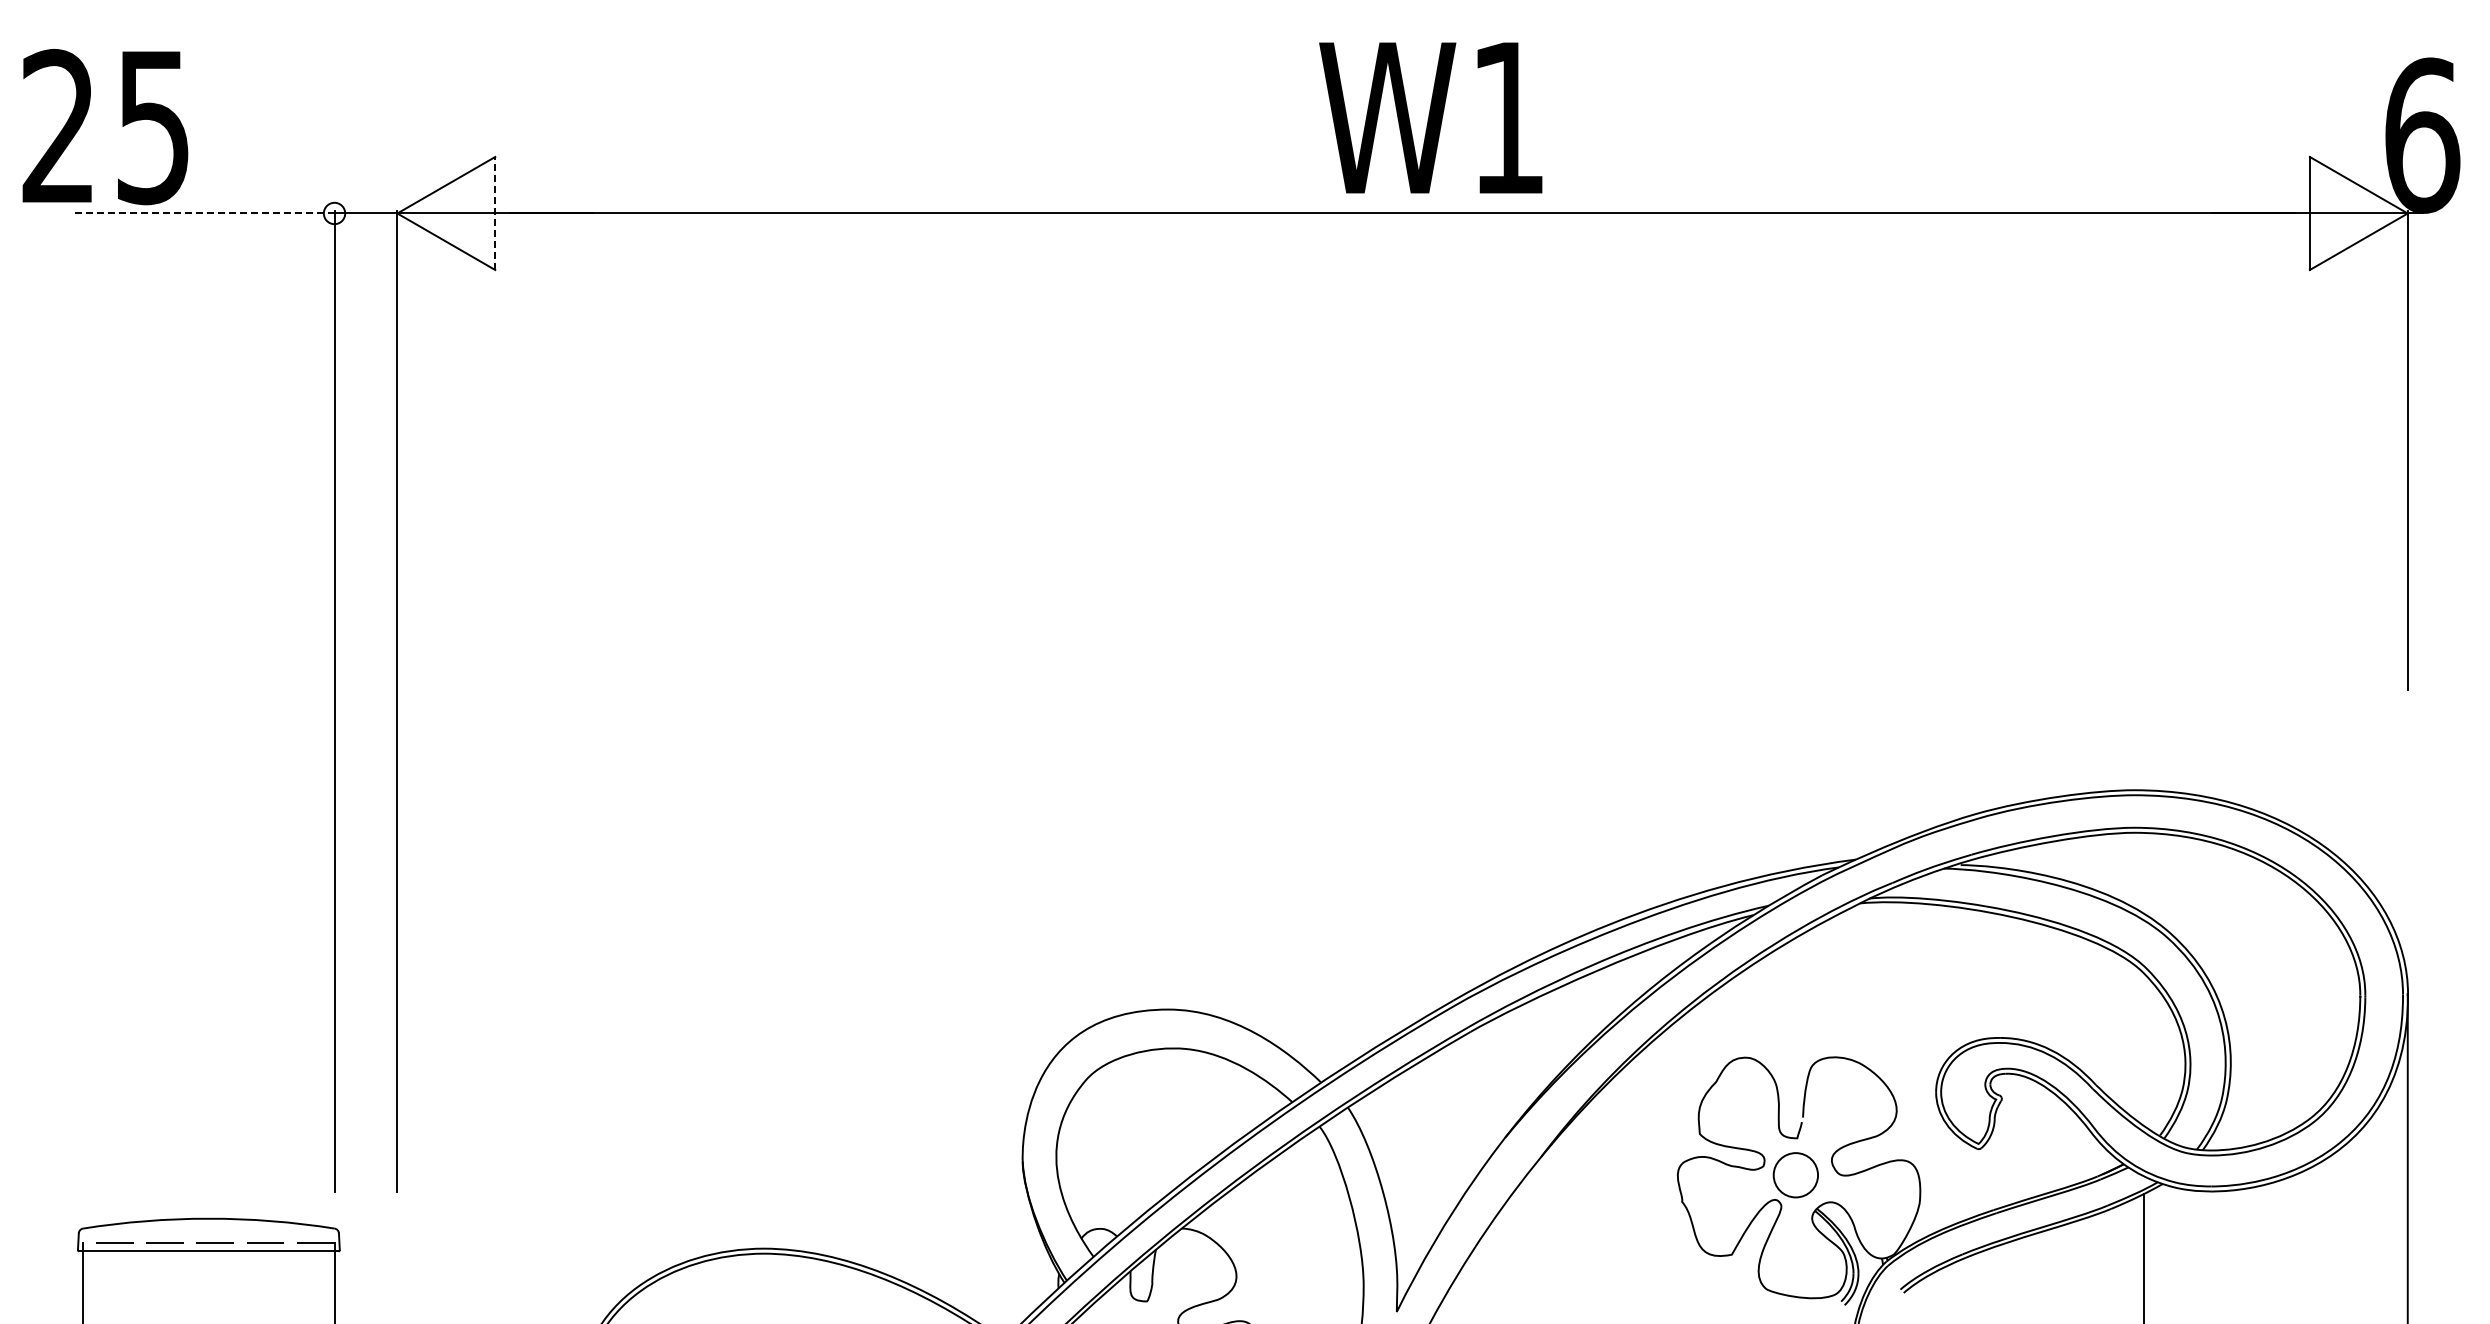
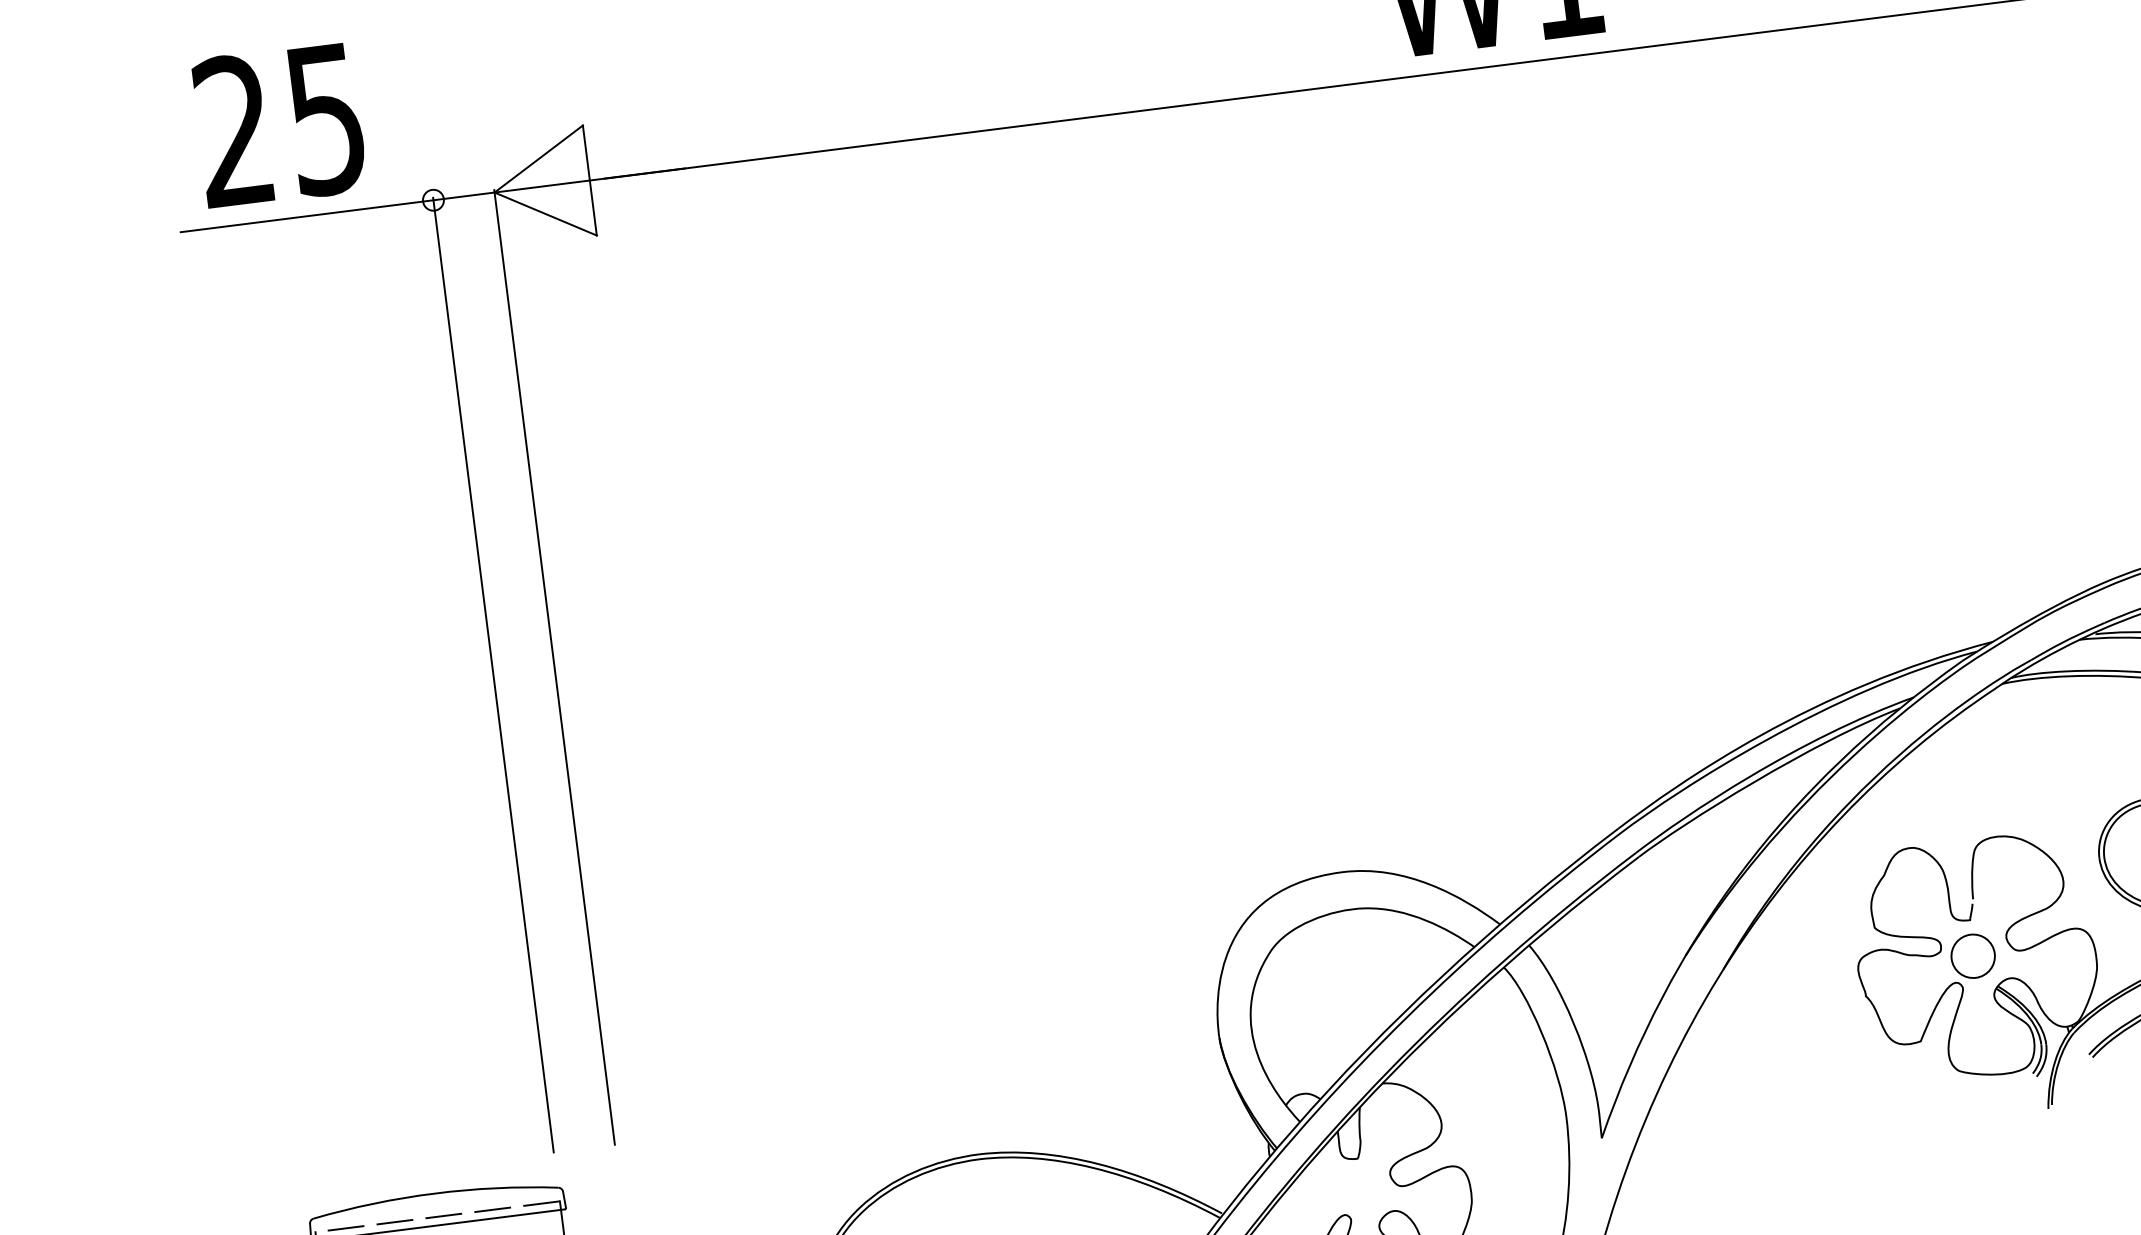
text: (105, 127) -> (279, 125), moved
line: (204, 213) -> (306, 216), dashed -> solid
line: (495, 213) -> (590, 180), dashed -> solid

